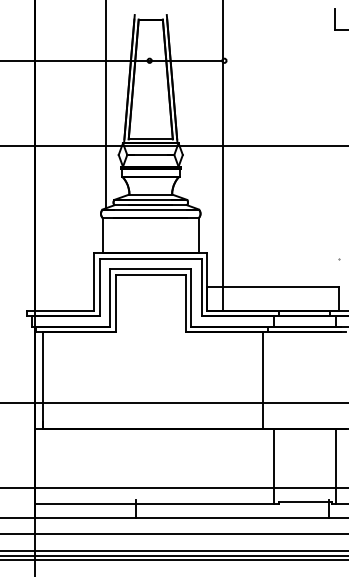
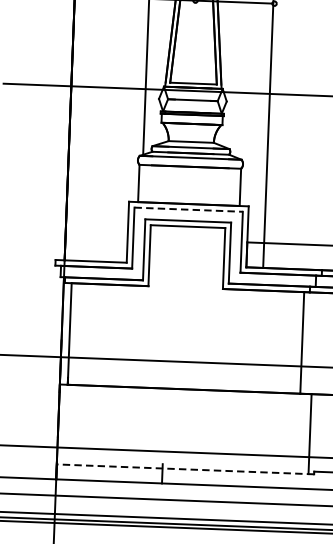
line: (151, 258) -> (189, 209), solid -> dashed
line: (157, 504) -> (185, 469), solid -> dashed

